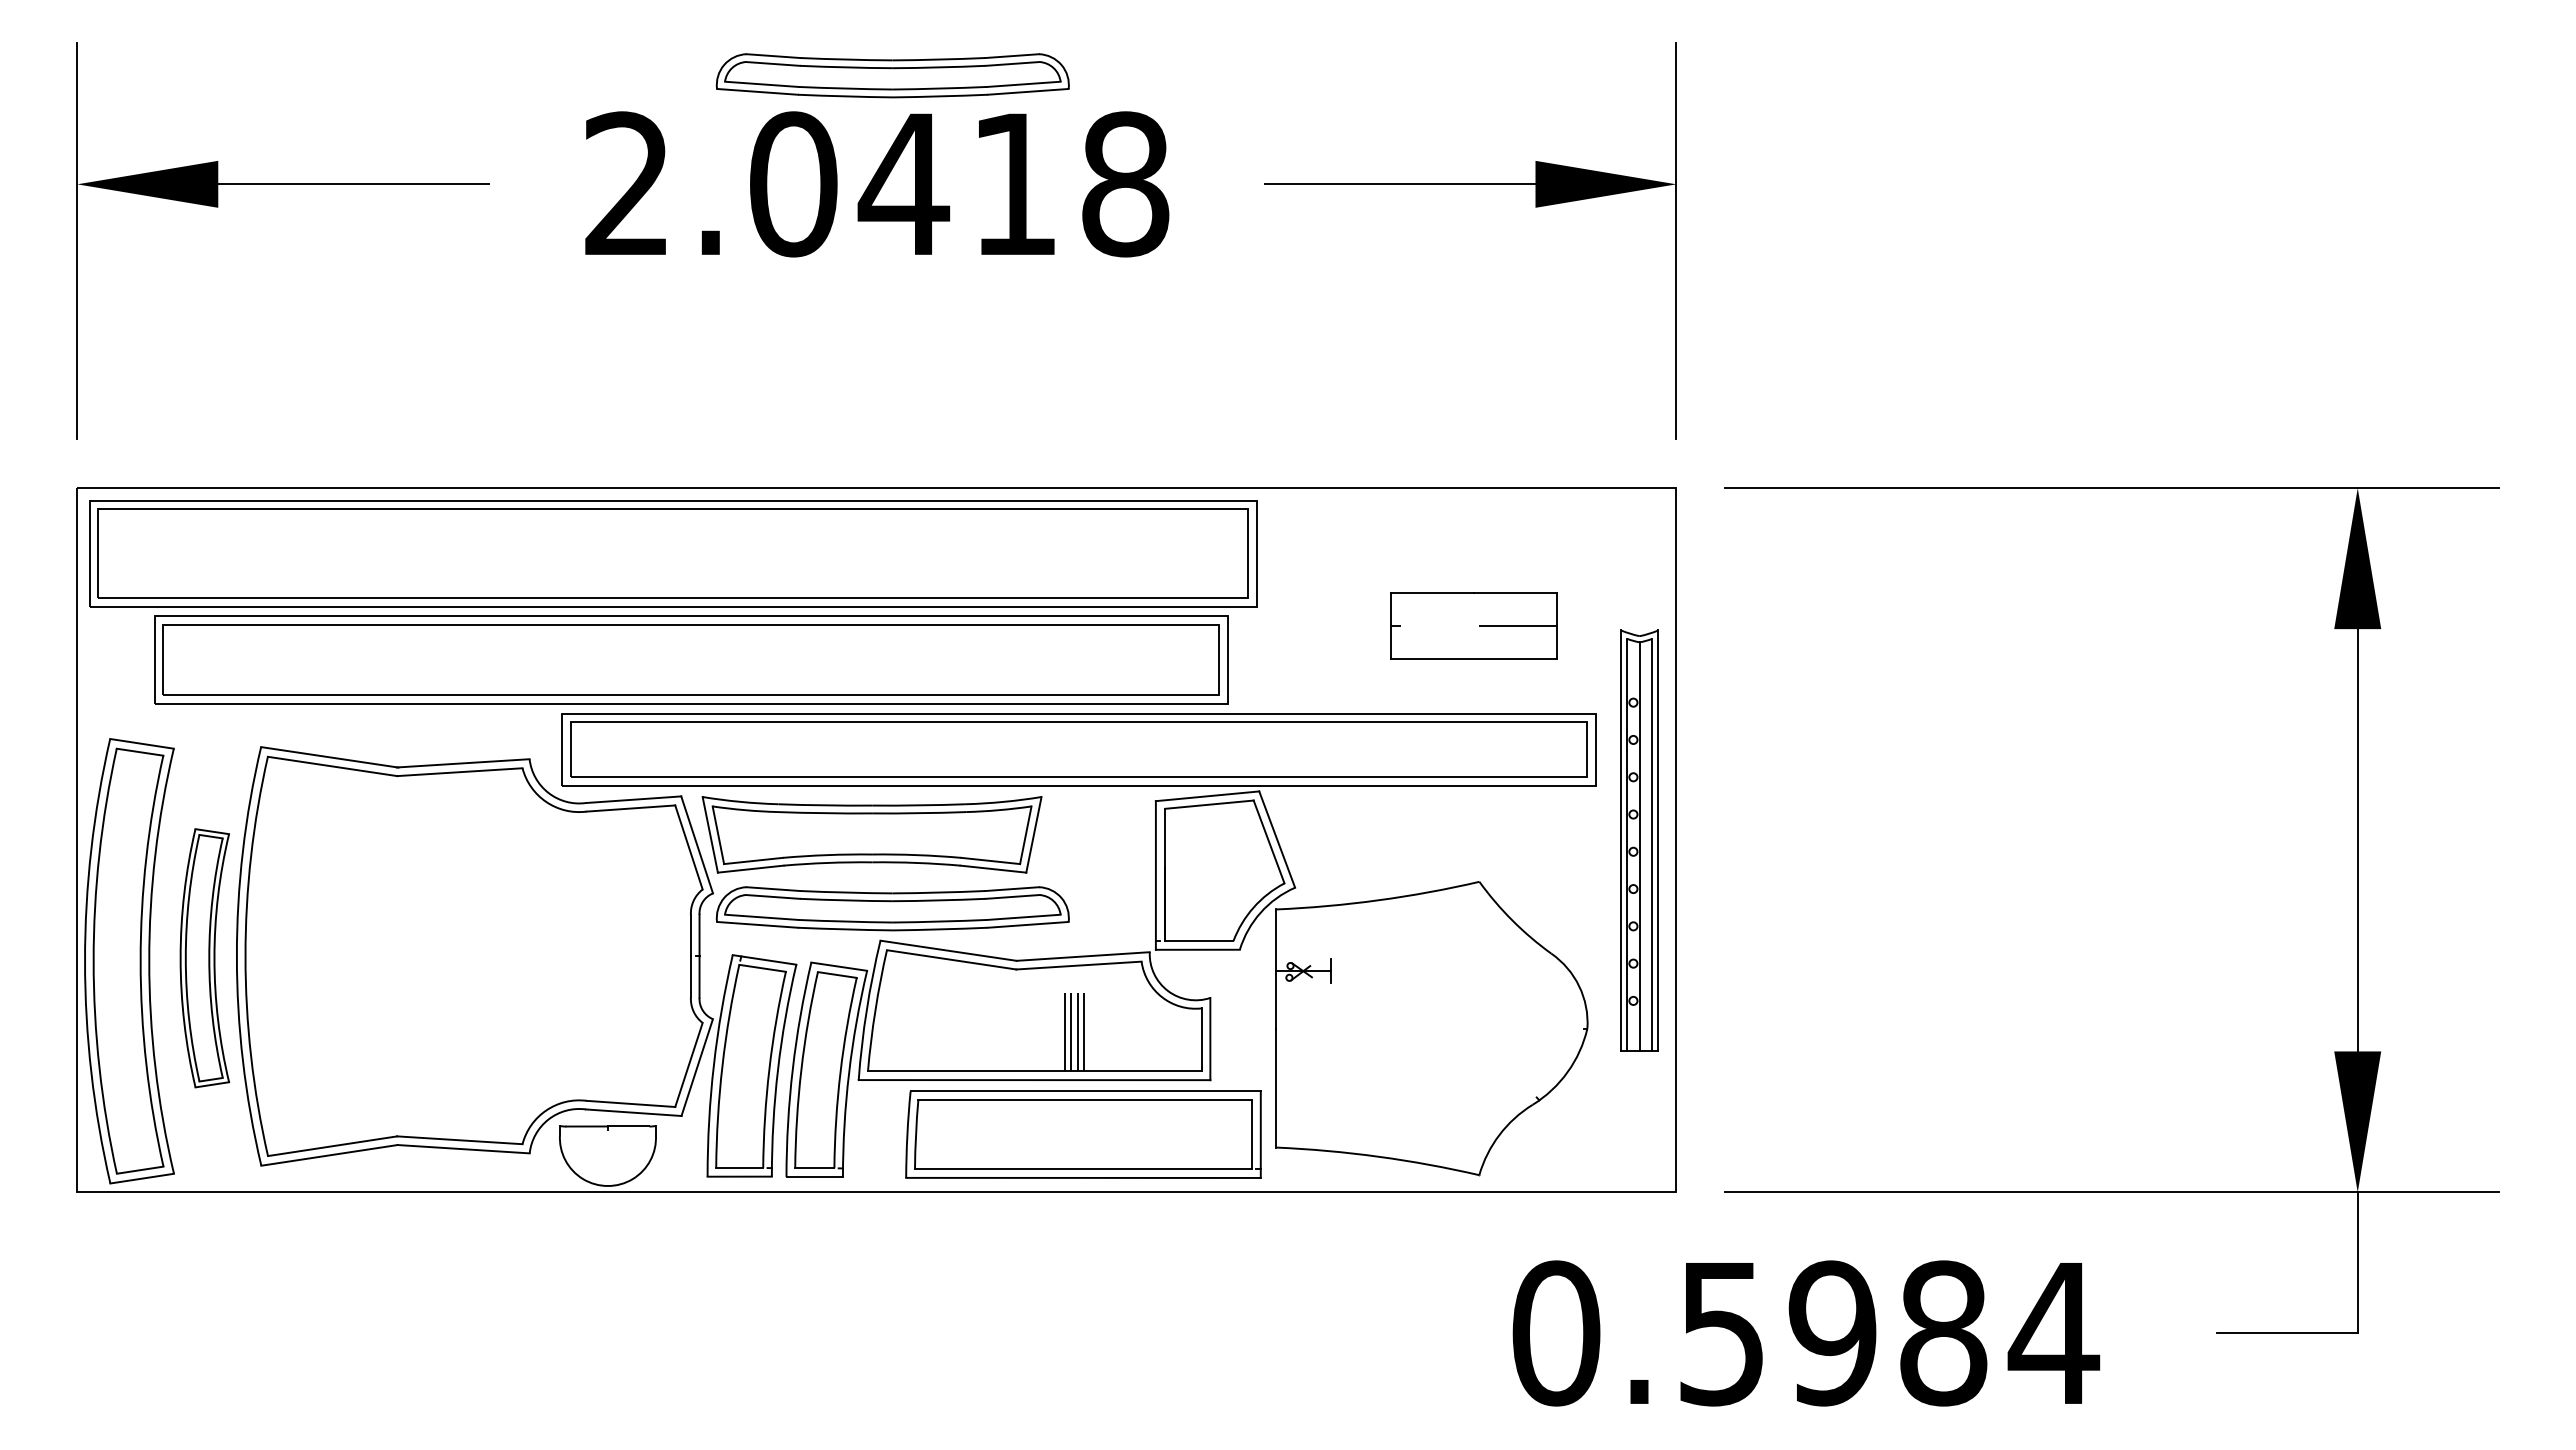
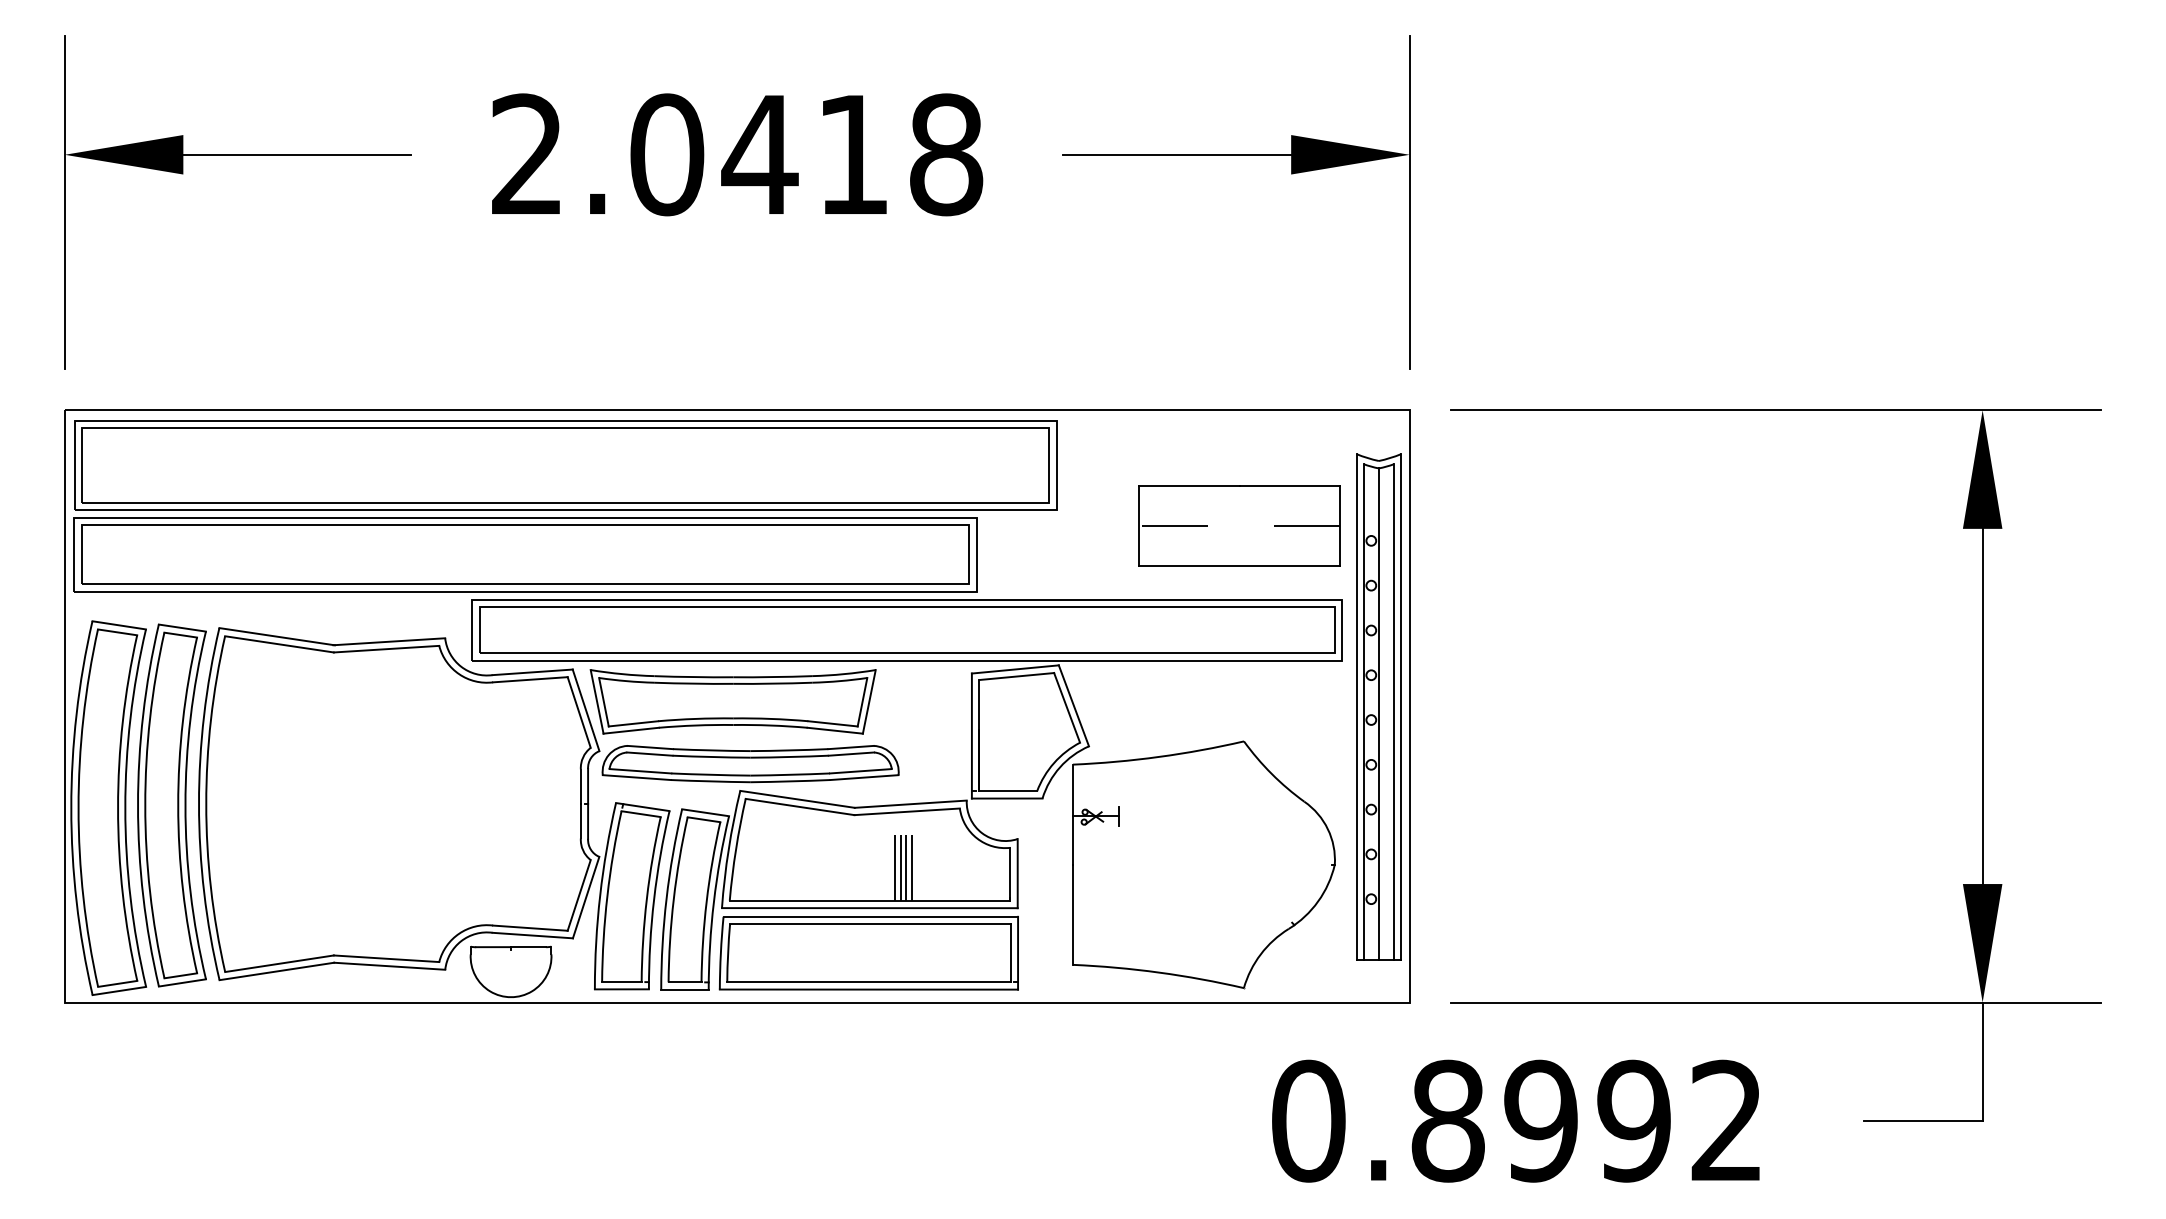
part: (892, 75) -> (750, 63), removed
part: (1473, 625) -> (1239, 525), size x1.43
part: (691, 659) -> (525, 554), moved
part: (1639, 840) -> (1378, 706), size x1.43
part: (204, 958) -> (171, 805), size x1.67
part: (1083, 1134) -> (868, 953), moved
text: (1889, 1333) -> (1588, 1121), 0.5984 -> 0.8992

